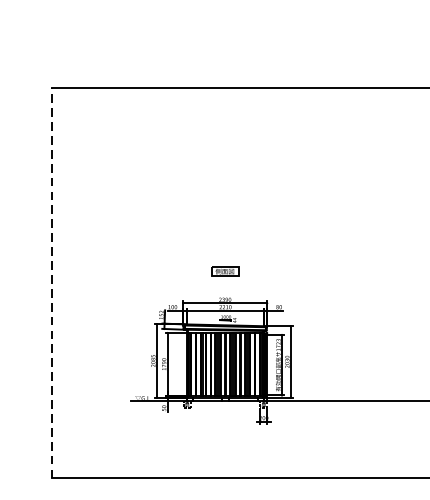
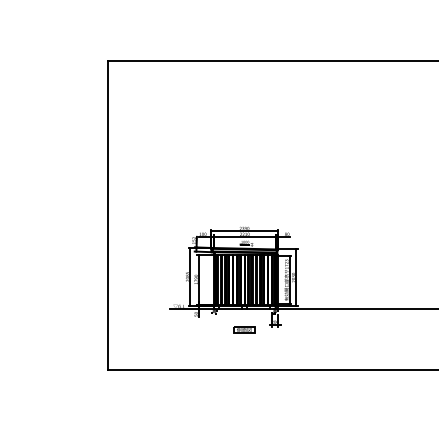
part: (225, 270) -> (244, 329), moved
line: (52, 283) -> (107, 215), dashed -> solid

